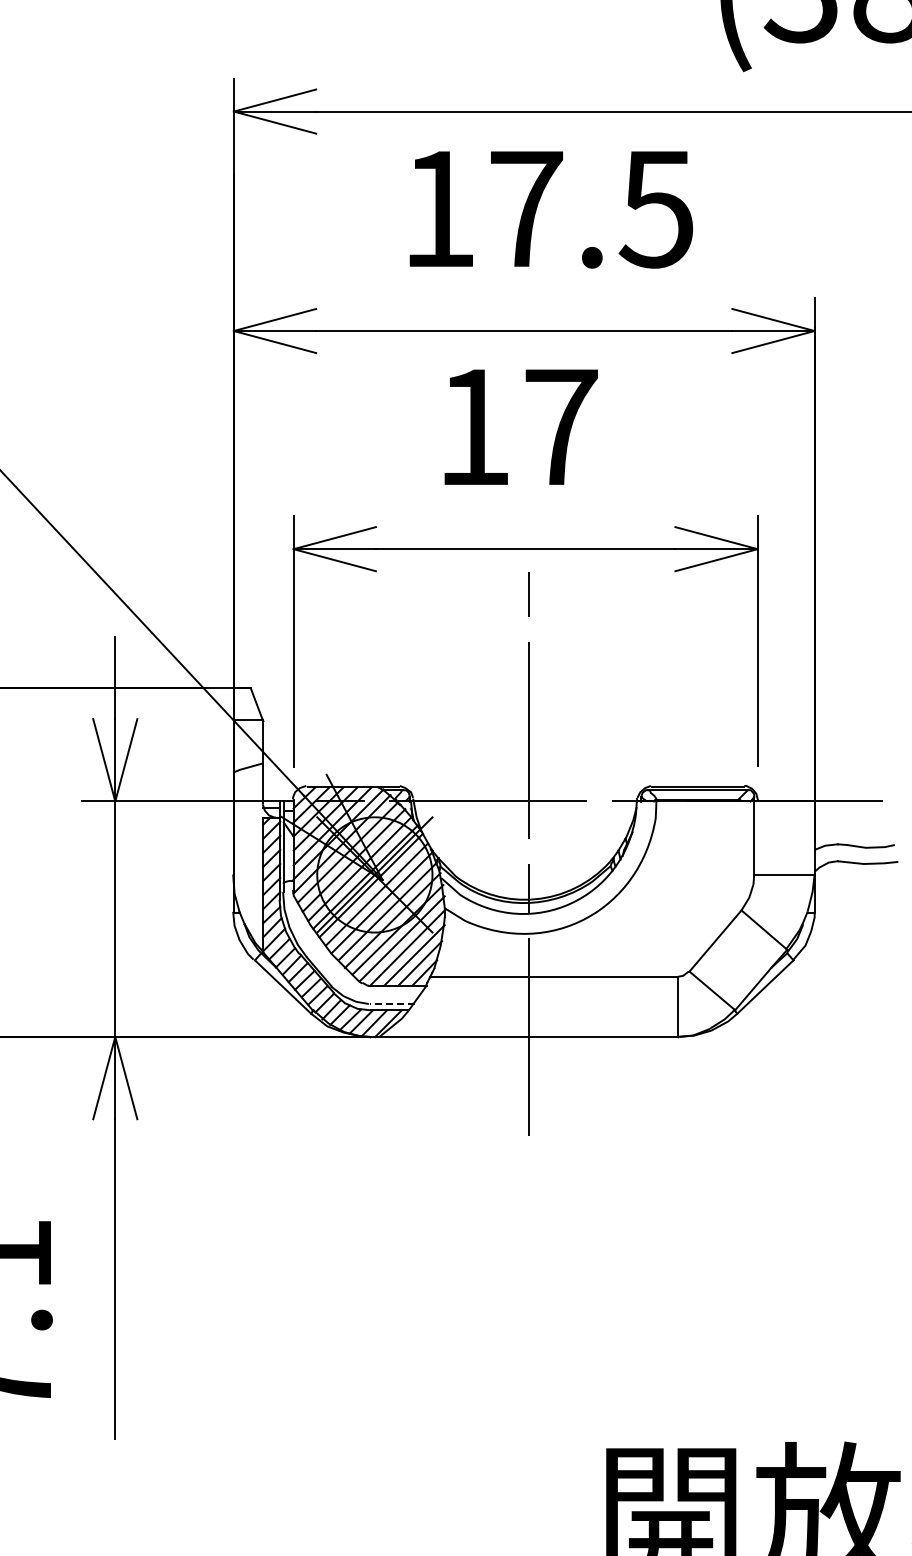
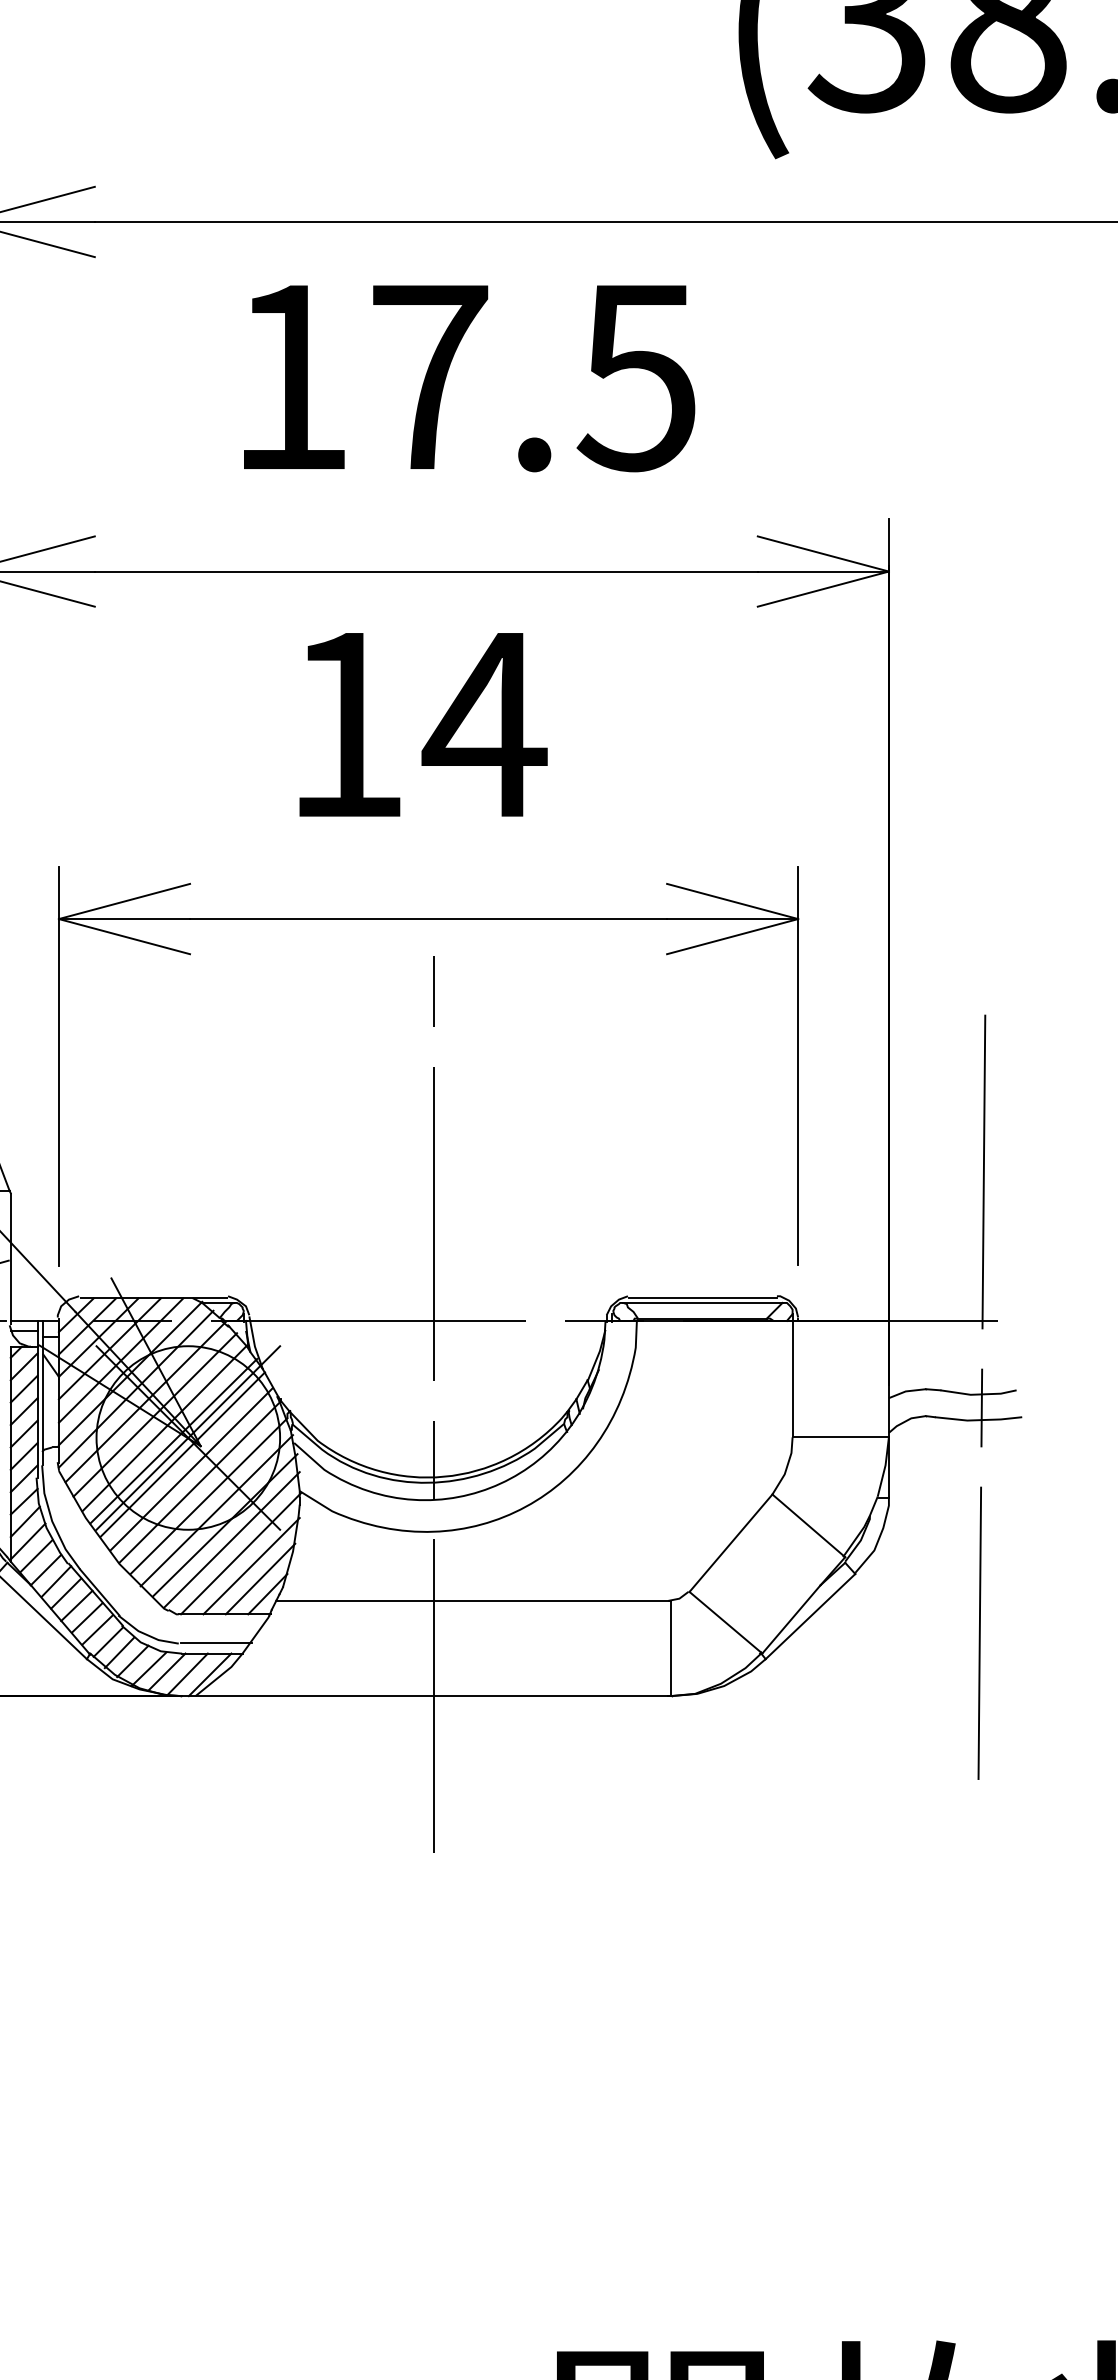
text: (560, 426) -> (484, 723), 17 -> 14
line: (872, 849) -> (981, 1397), added
line: (391, 1003) -> (214, 1642), dashed -> solid

